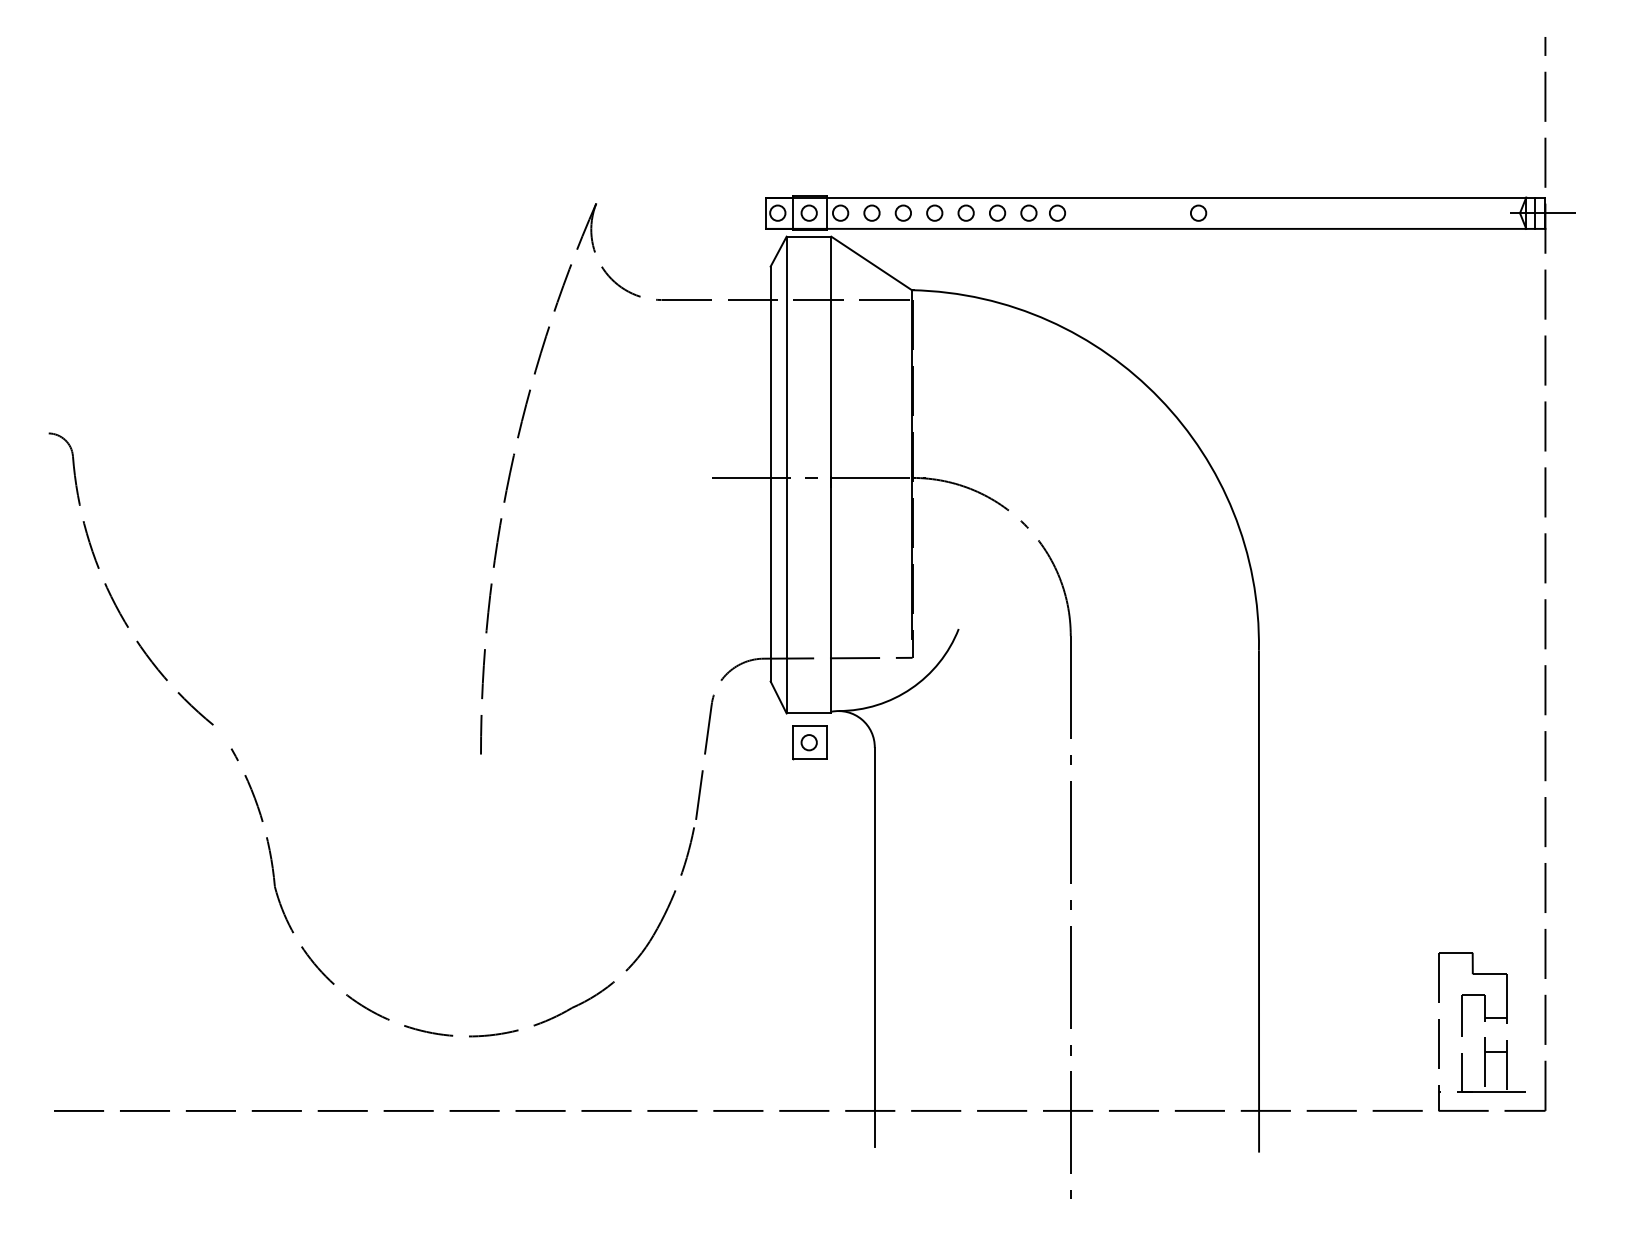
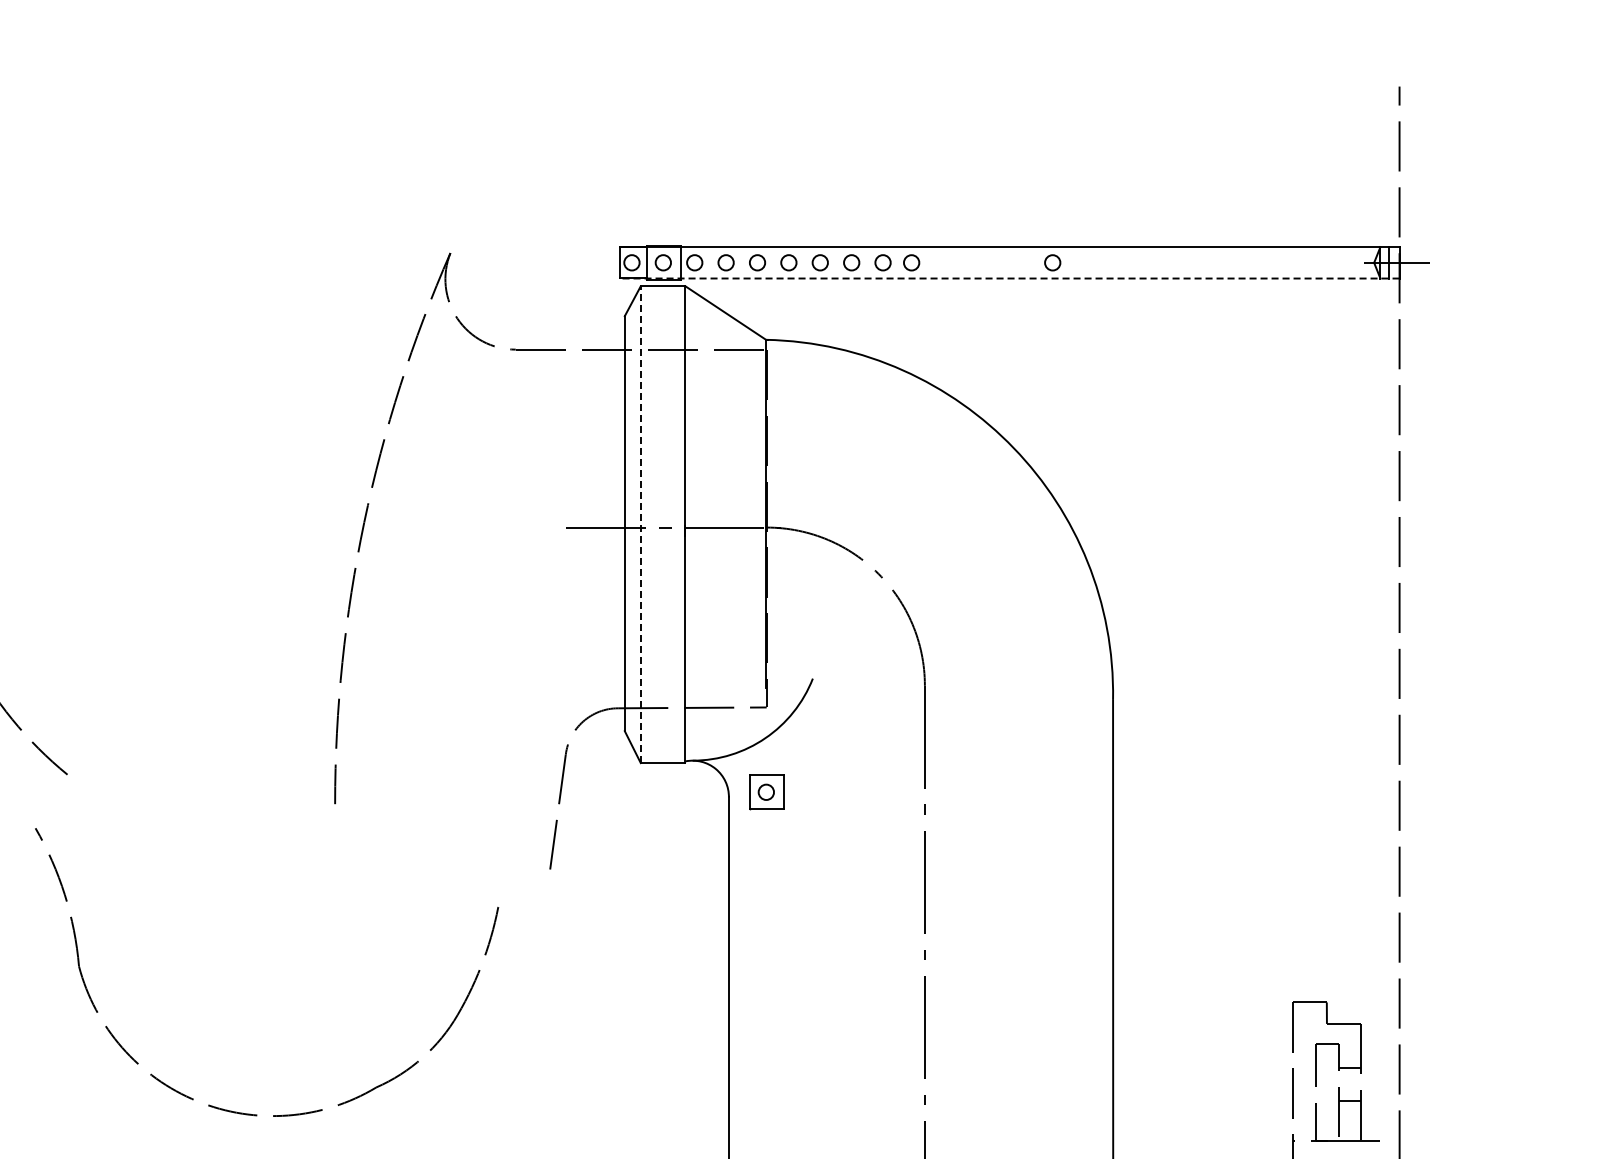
line: (1155, 228) -> (1009, 278), solid -> dashed
line: (786, 474) -> (640, 524), solid -> dashed
part: (809, 742) -> (766, 792), moved
part: (443, 1033) -> (247, 1113), moved

